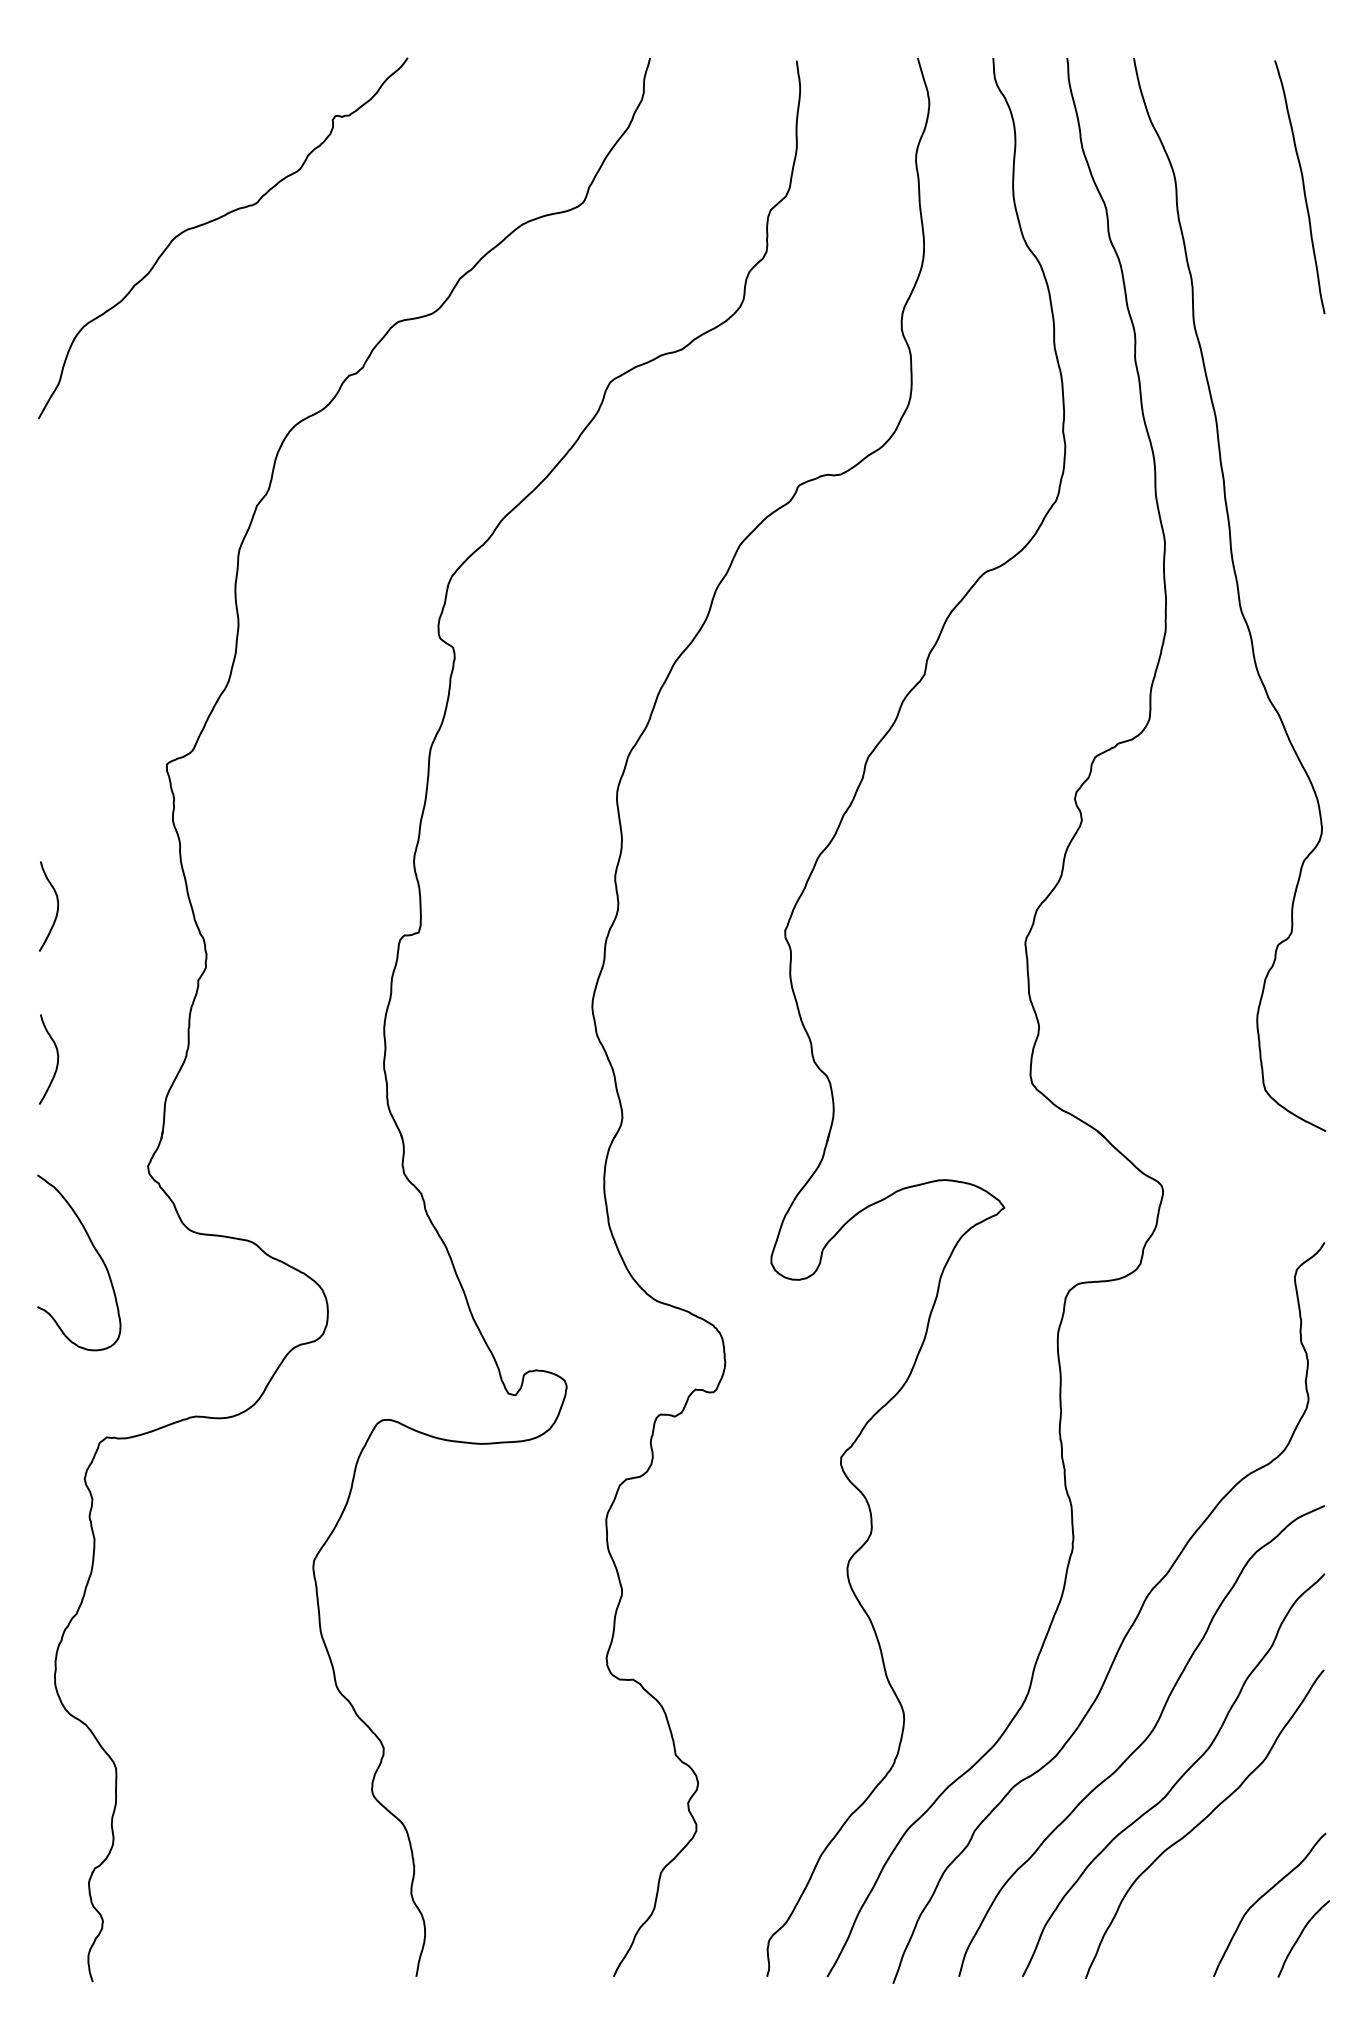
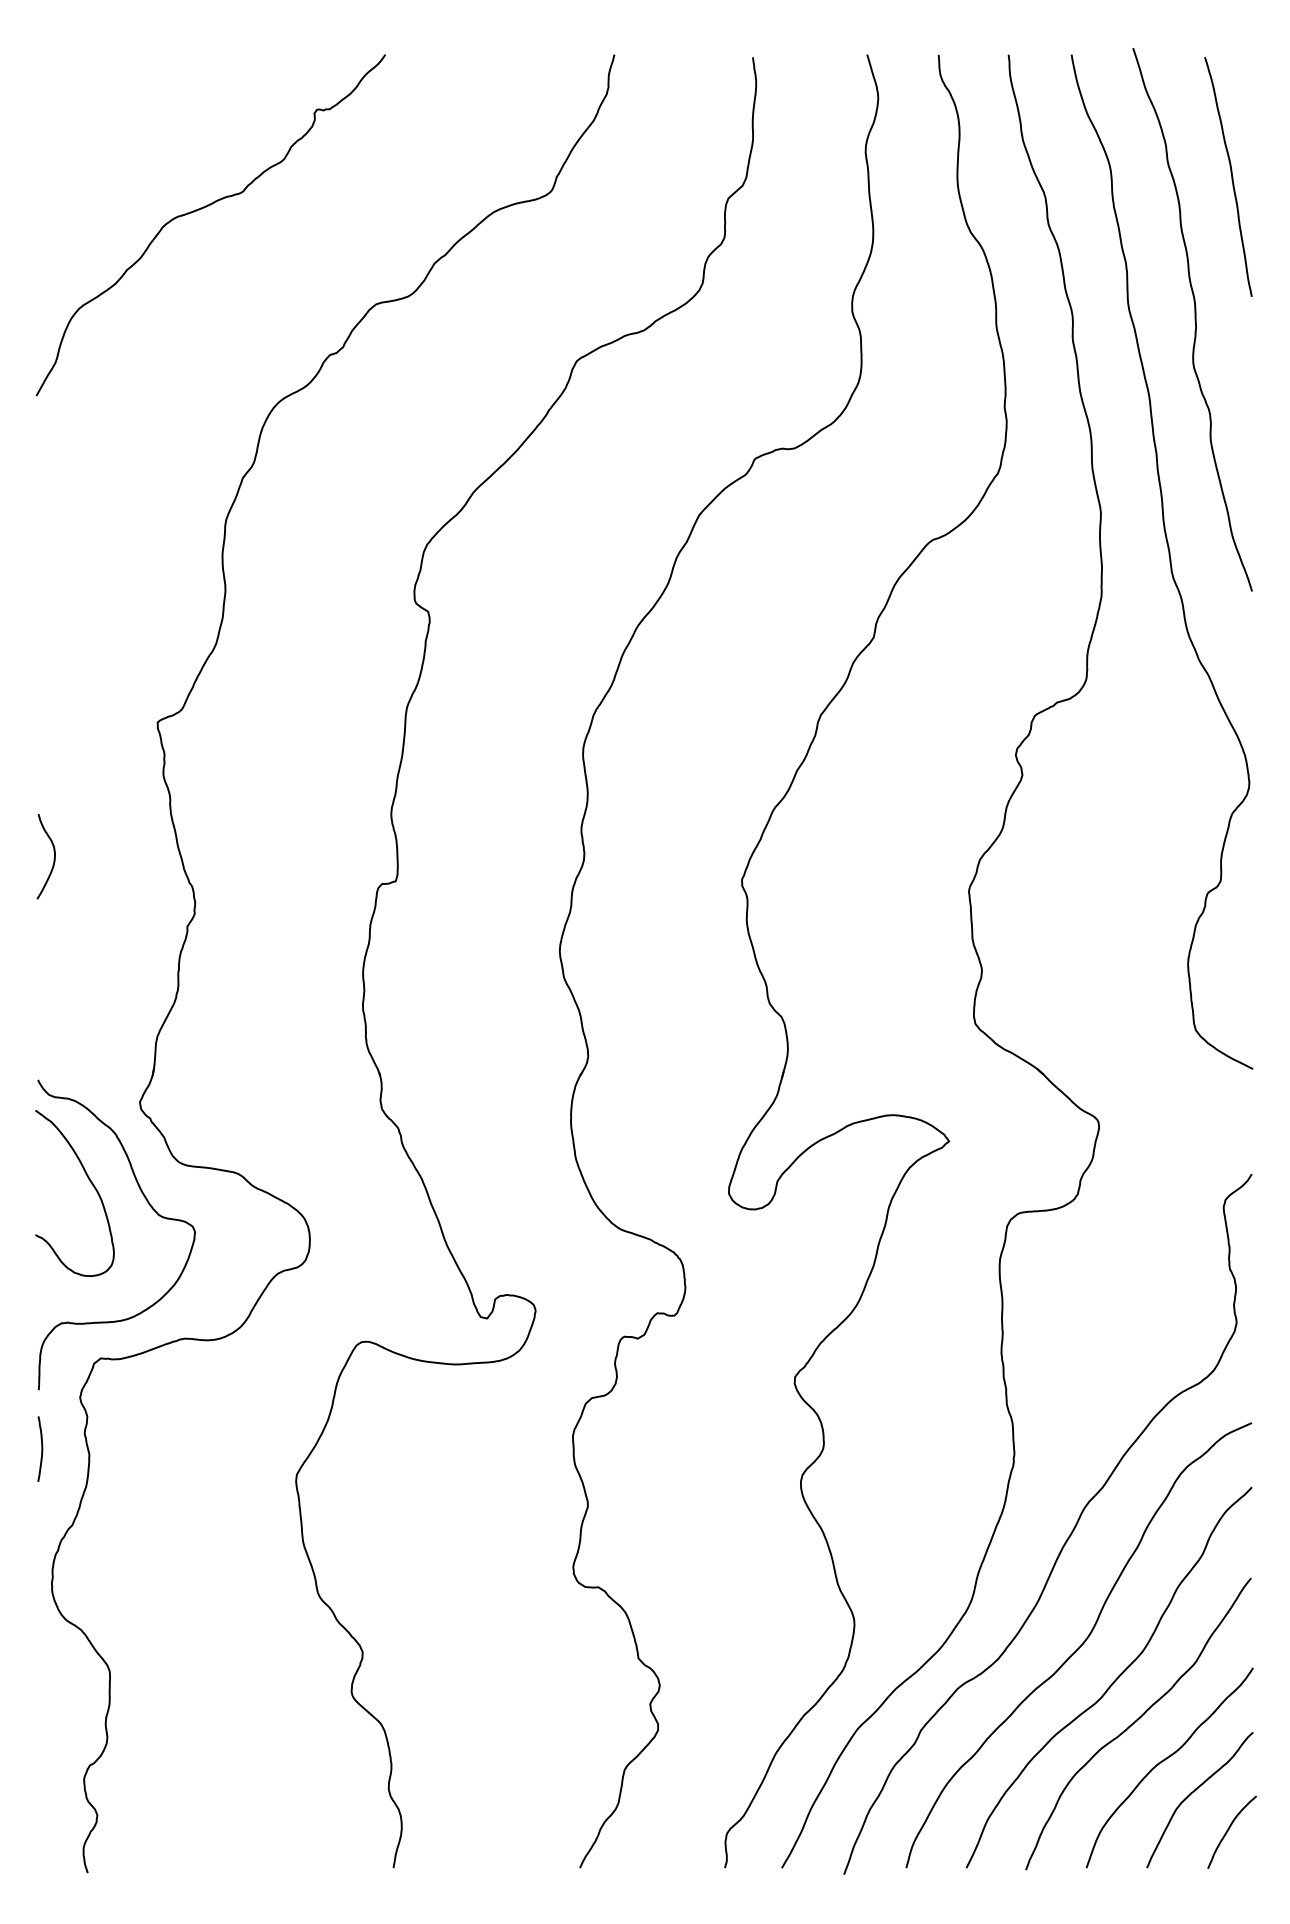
curve: (1264, 337) -> (1194, 318), added
curve: (56, 1063) -> (53, 1004), removed
curve: (157, 1275) -> (148, 1205), added
curve: (43, 1533) -> (41, 1449), added
curve: (1232, 1863) -> (1164, 1760), added

